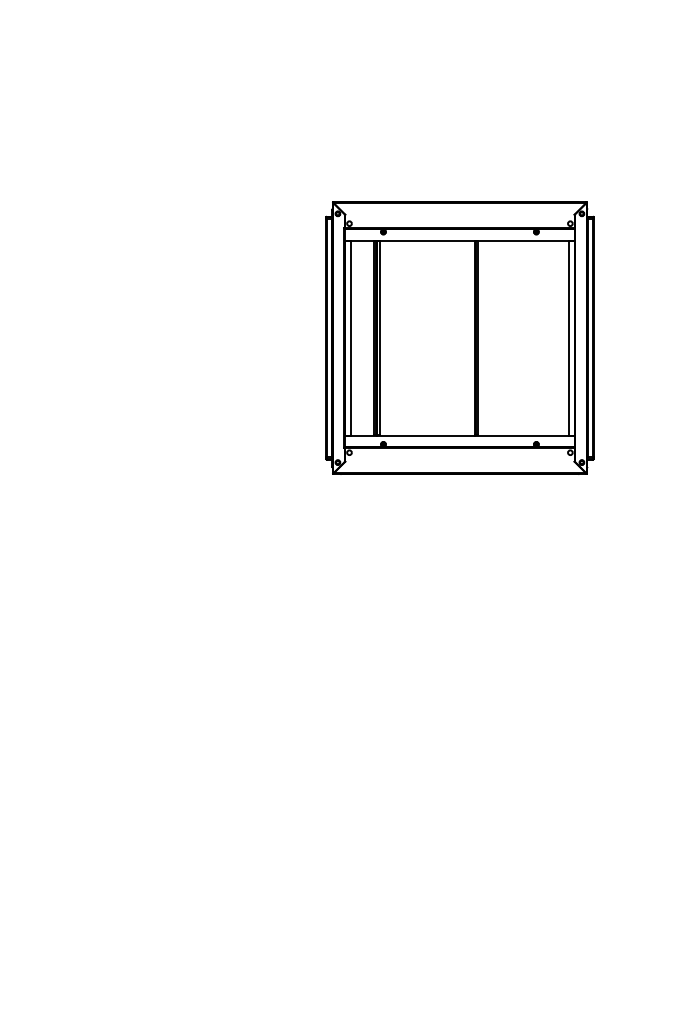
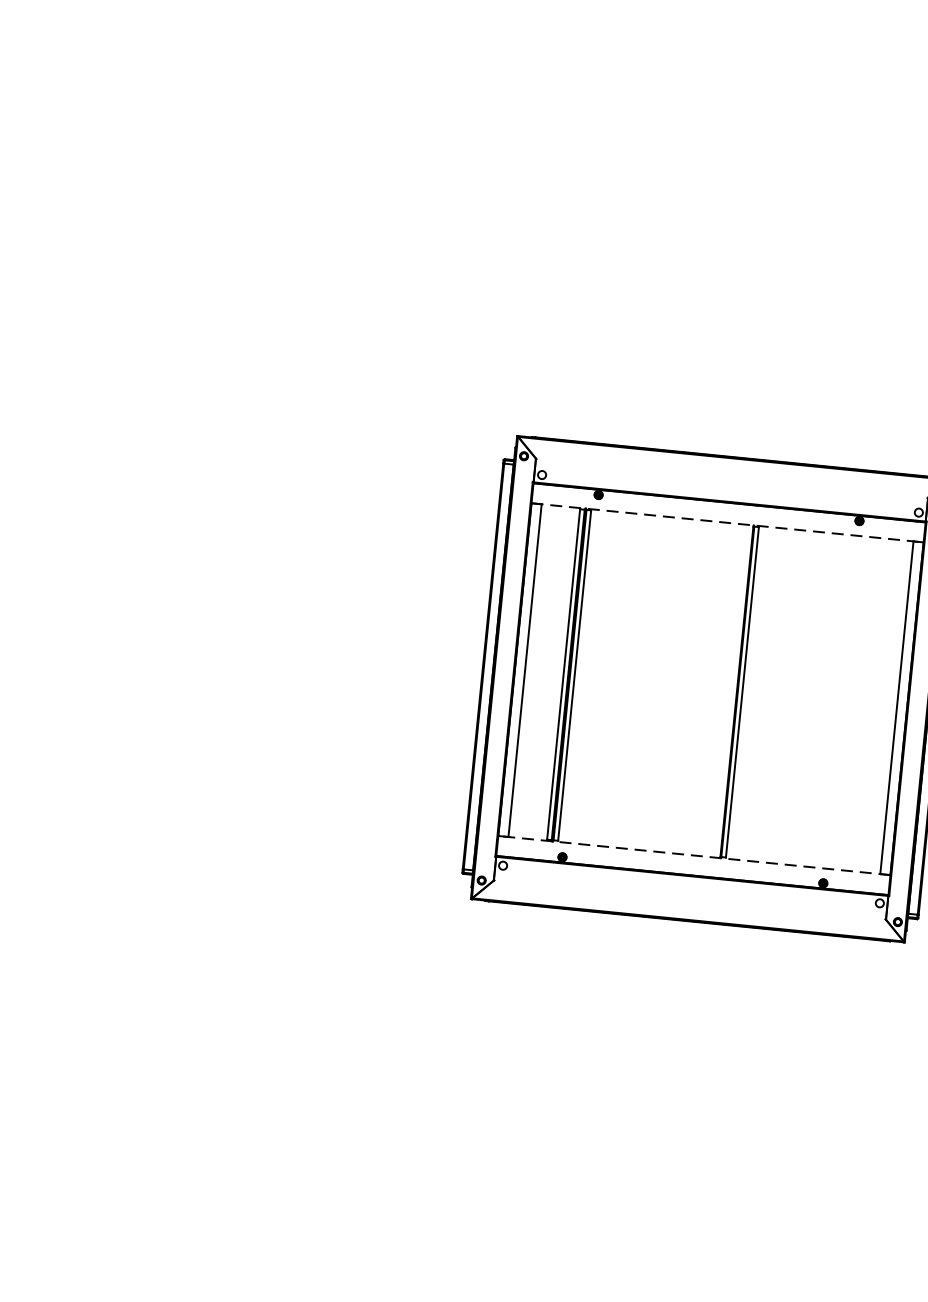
line: (459, 240) -> (726, 522), solid -> dashed
line: (459, 435) -> (693, 855), solid -> dashed

